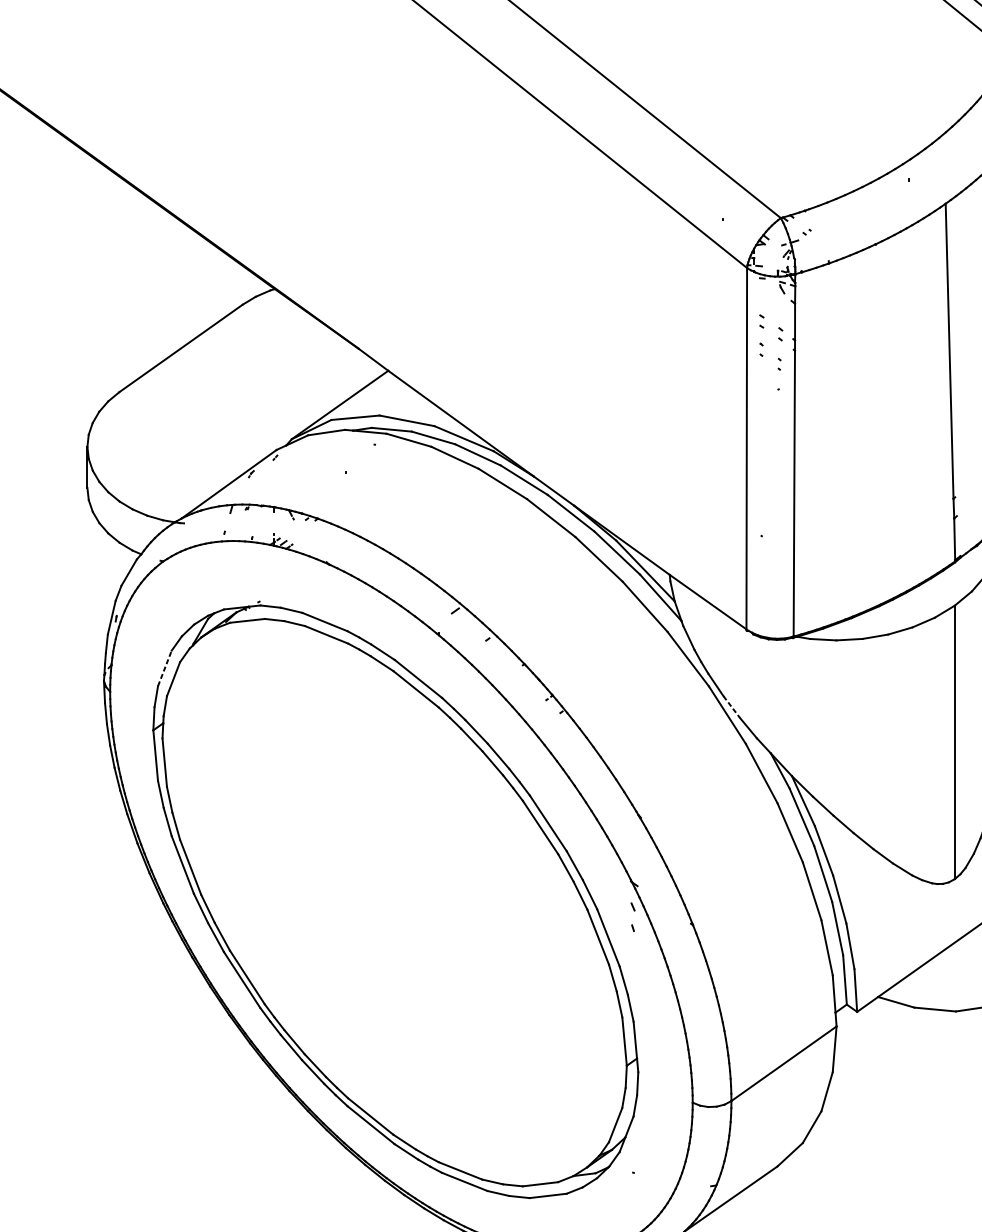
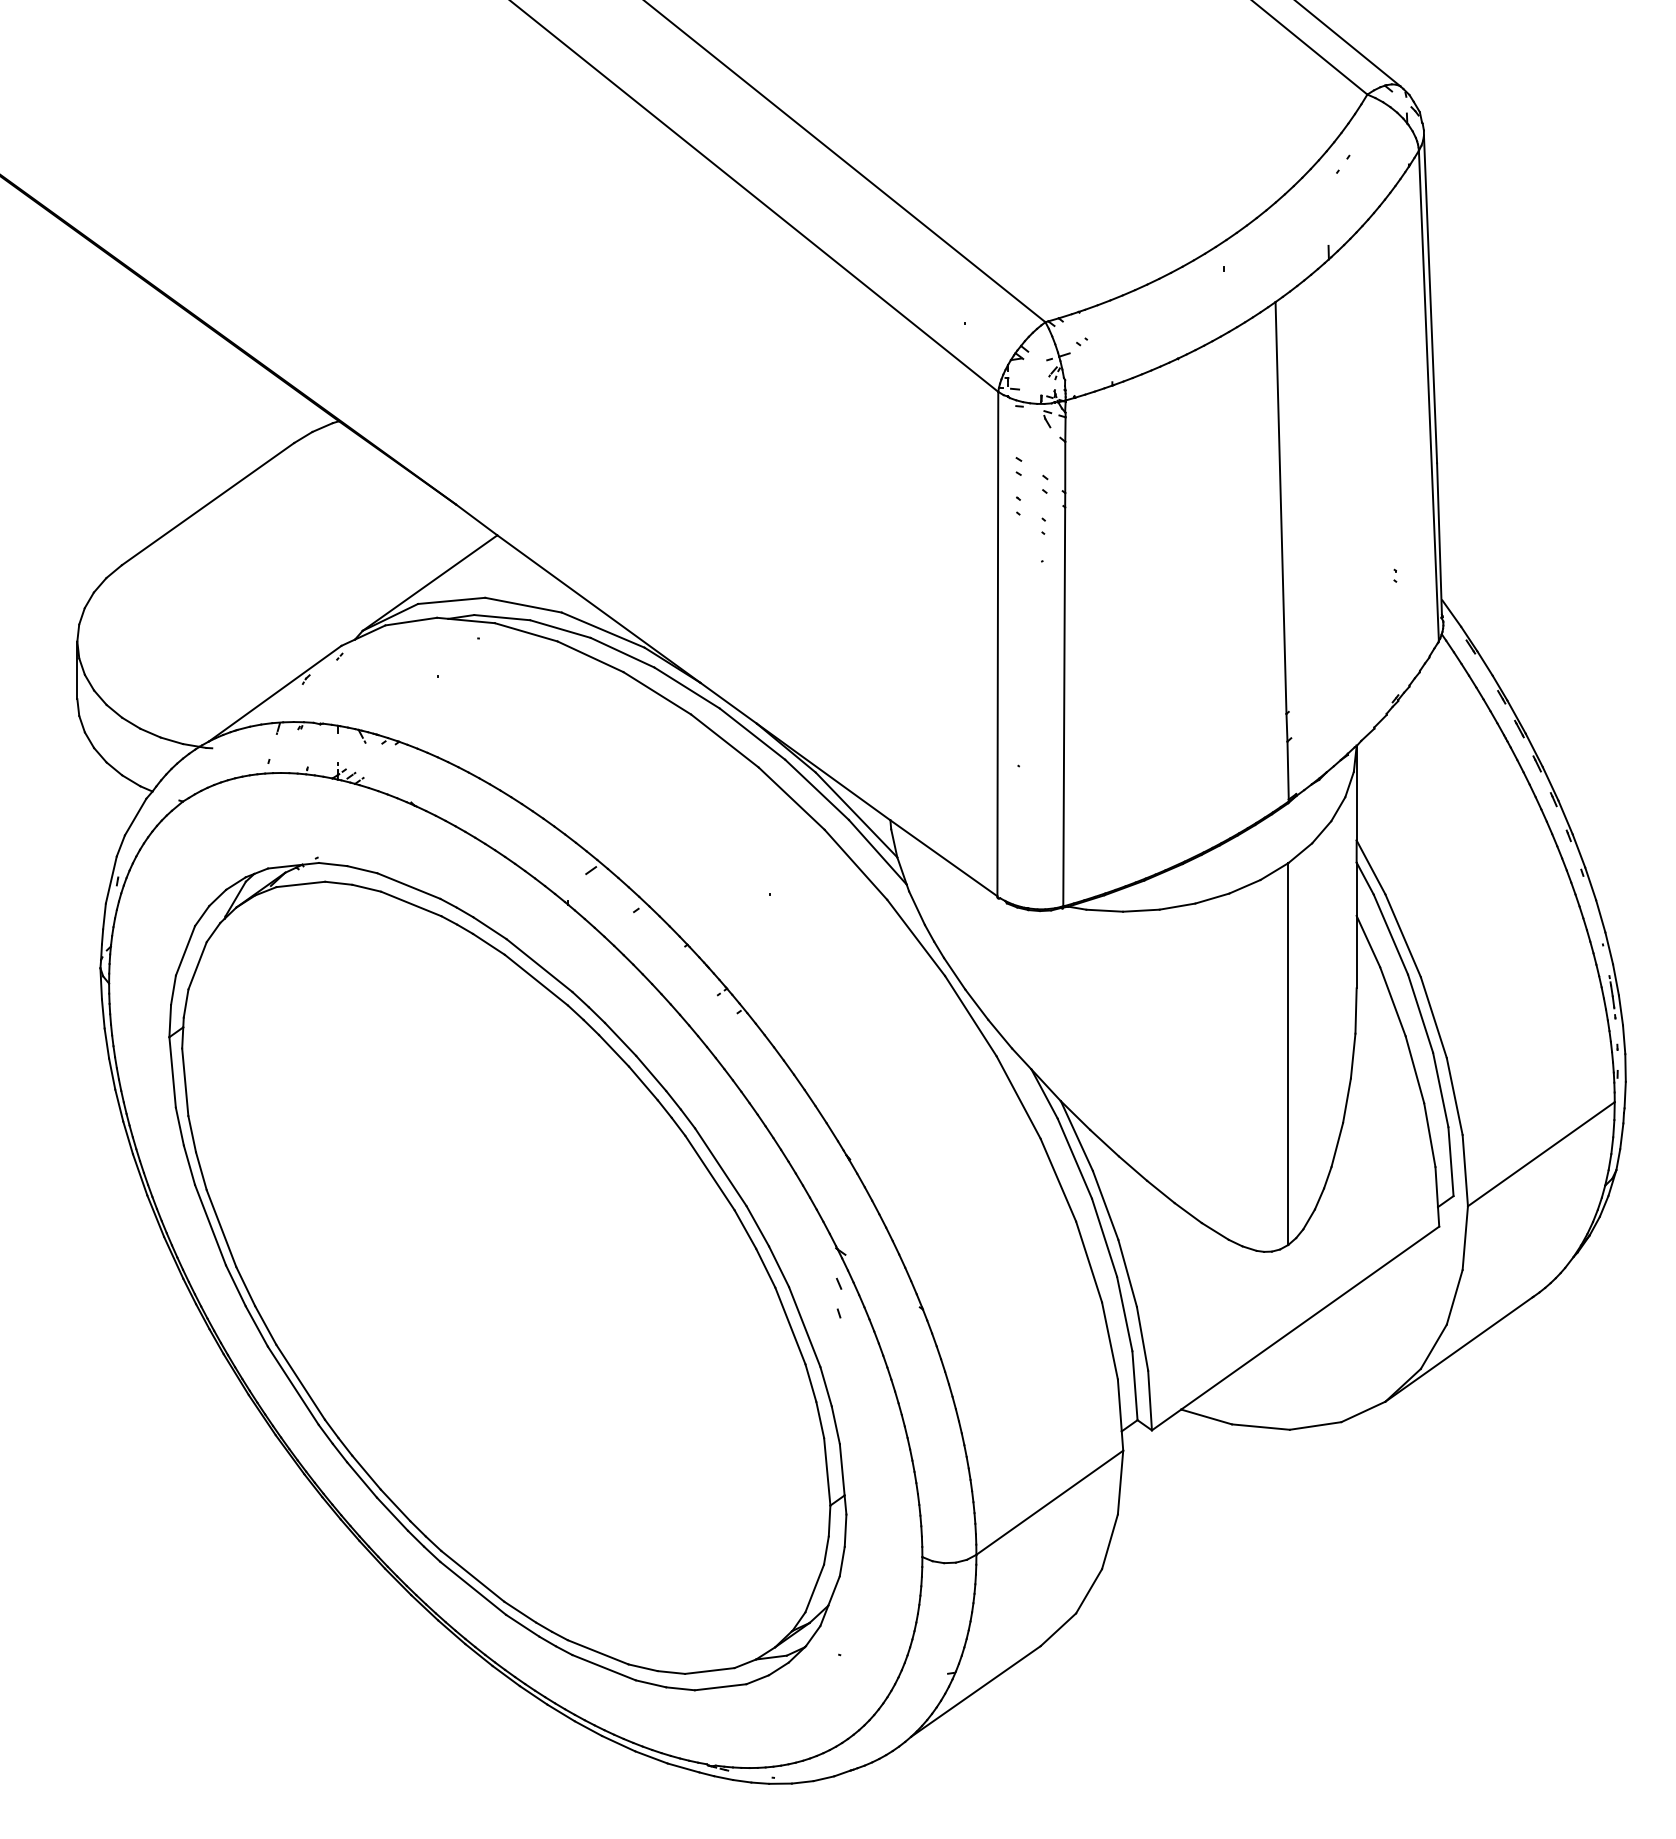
line: (164, 668) -> (185, 950), dashed -> solid
line: (732, 707) -> (977, 1005), dashed -> solid

